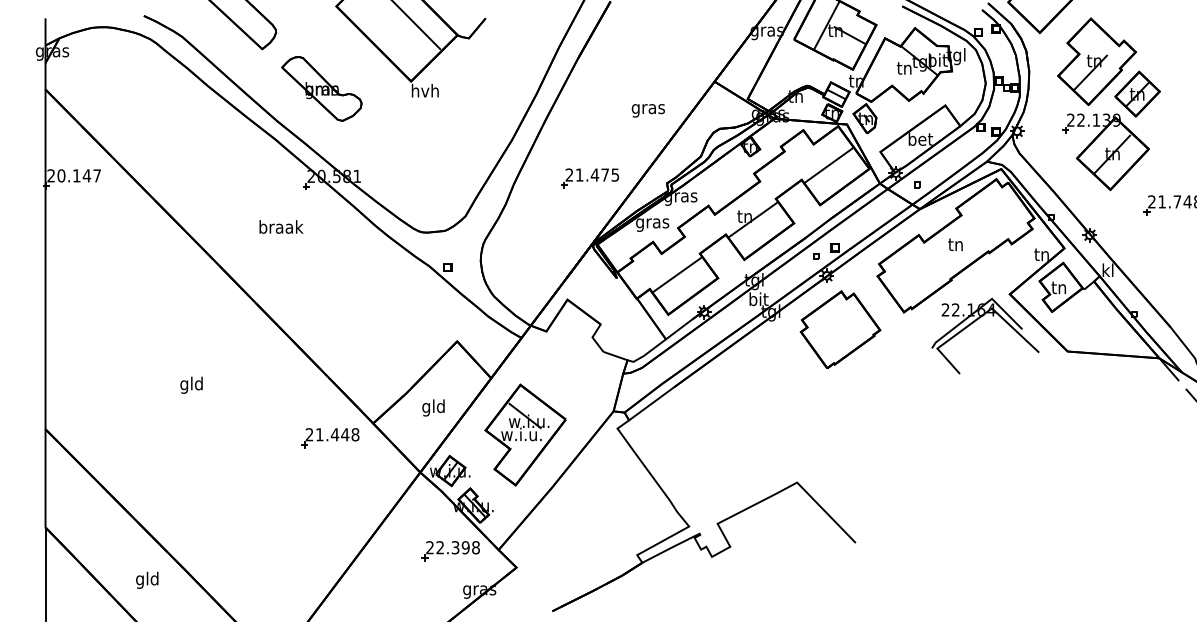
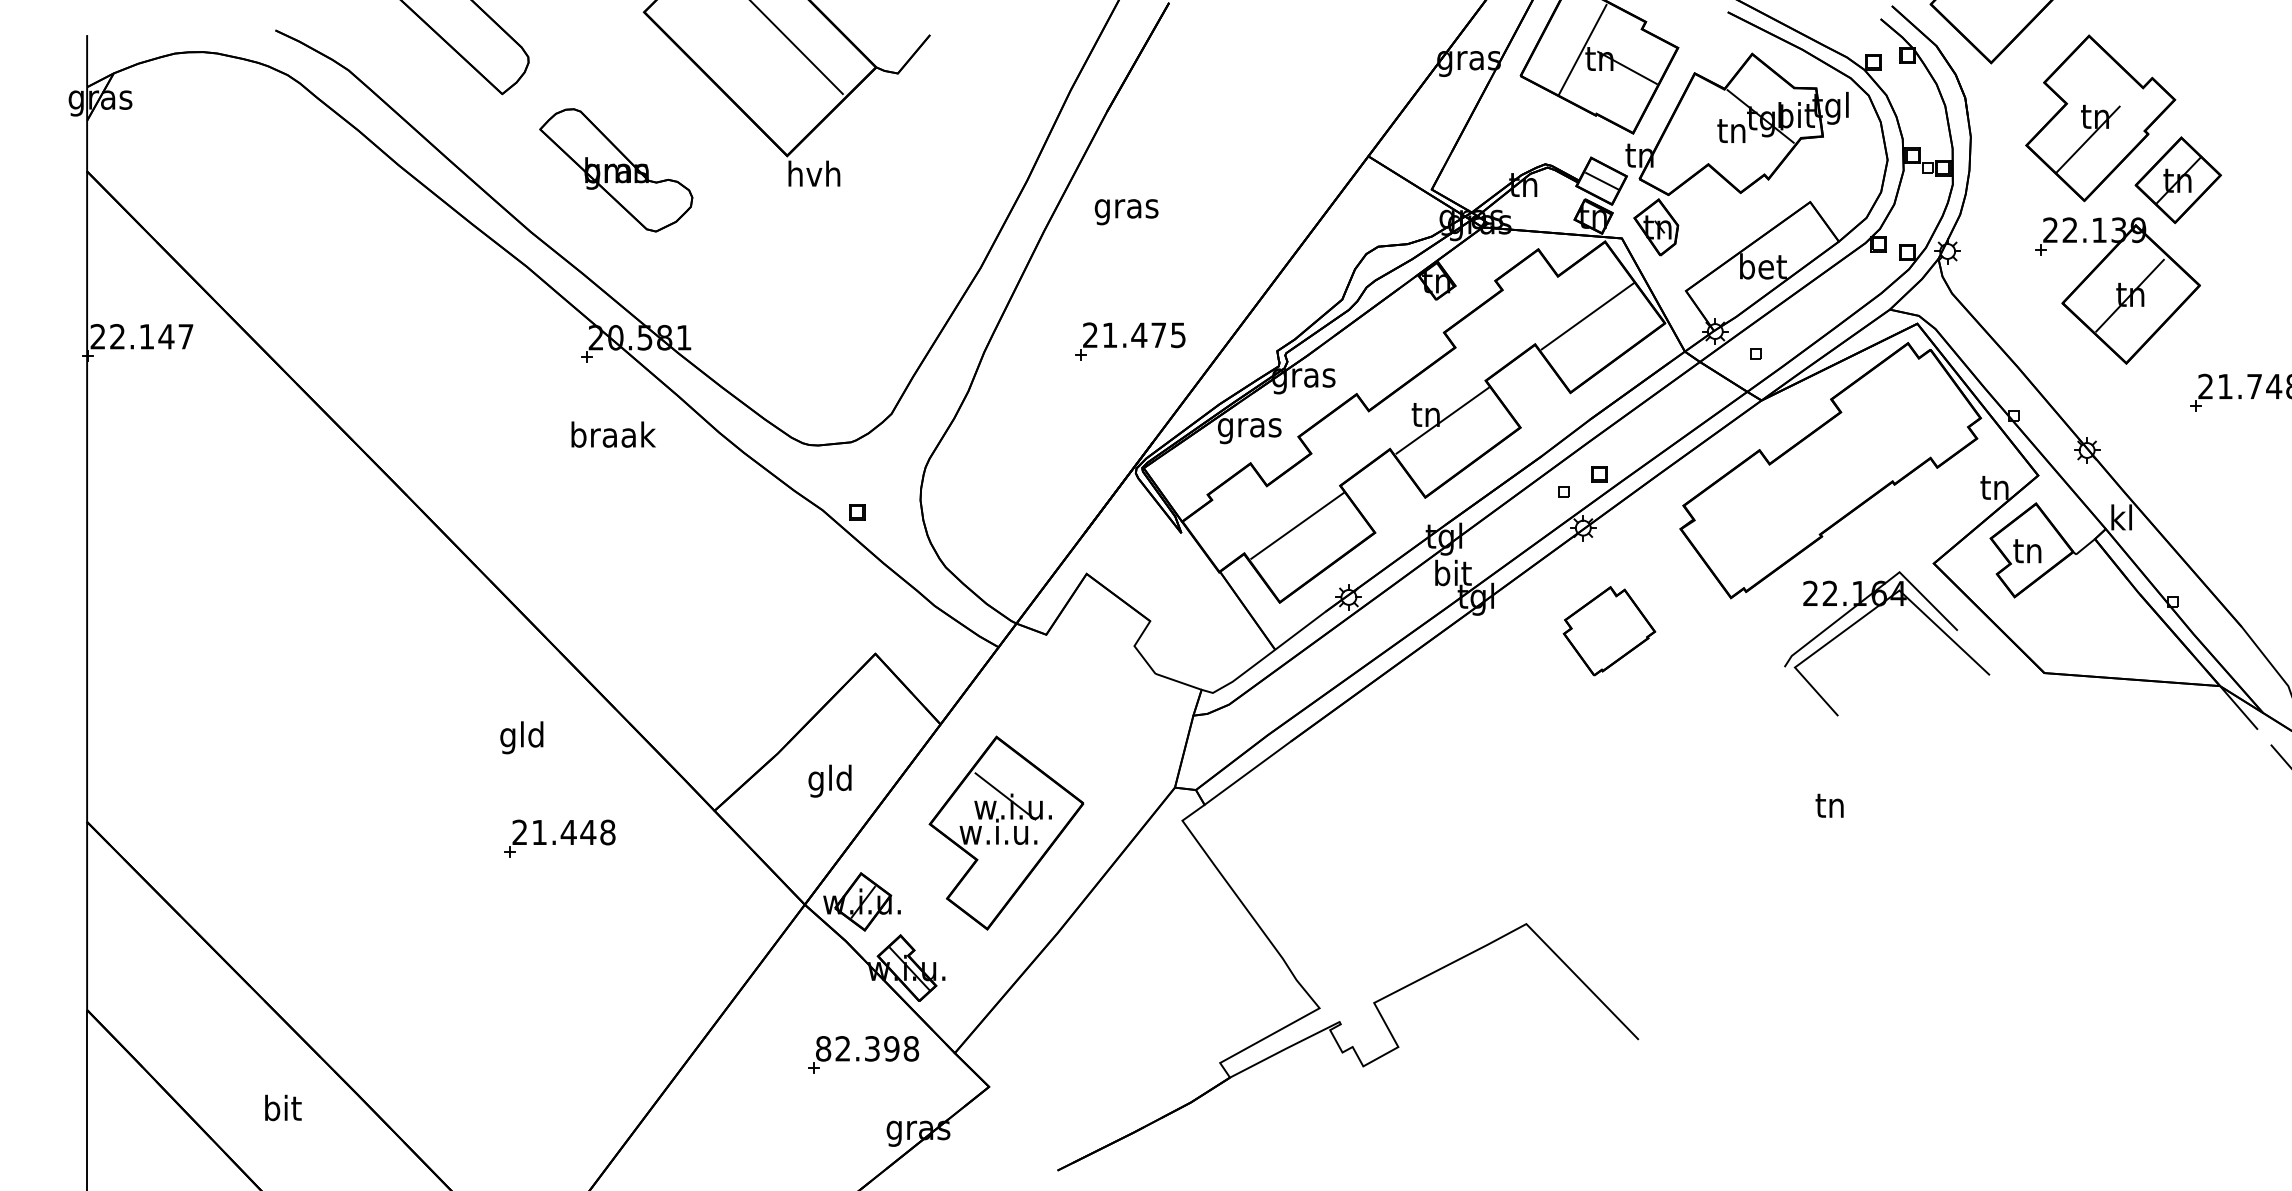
text: (647, 110) -> (1124, 211), moved
text: (61, 175) -> (117, 336), 20.147 -> 22.147
text: (281, 226) -> (613, 433), moved
text: (955, 244) -> (1829, 805), moved
part: (840, 329) -> (1609, 630), size x0.6
text: (191, 384) -> (521, 736), moved
part: (330, 438) -> (560, 839), moved
text: (430, 547) -> (824, 1048), 22.398 -> 82.398
text: (147, 579) -> (282, 1109), gld -> bit

